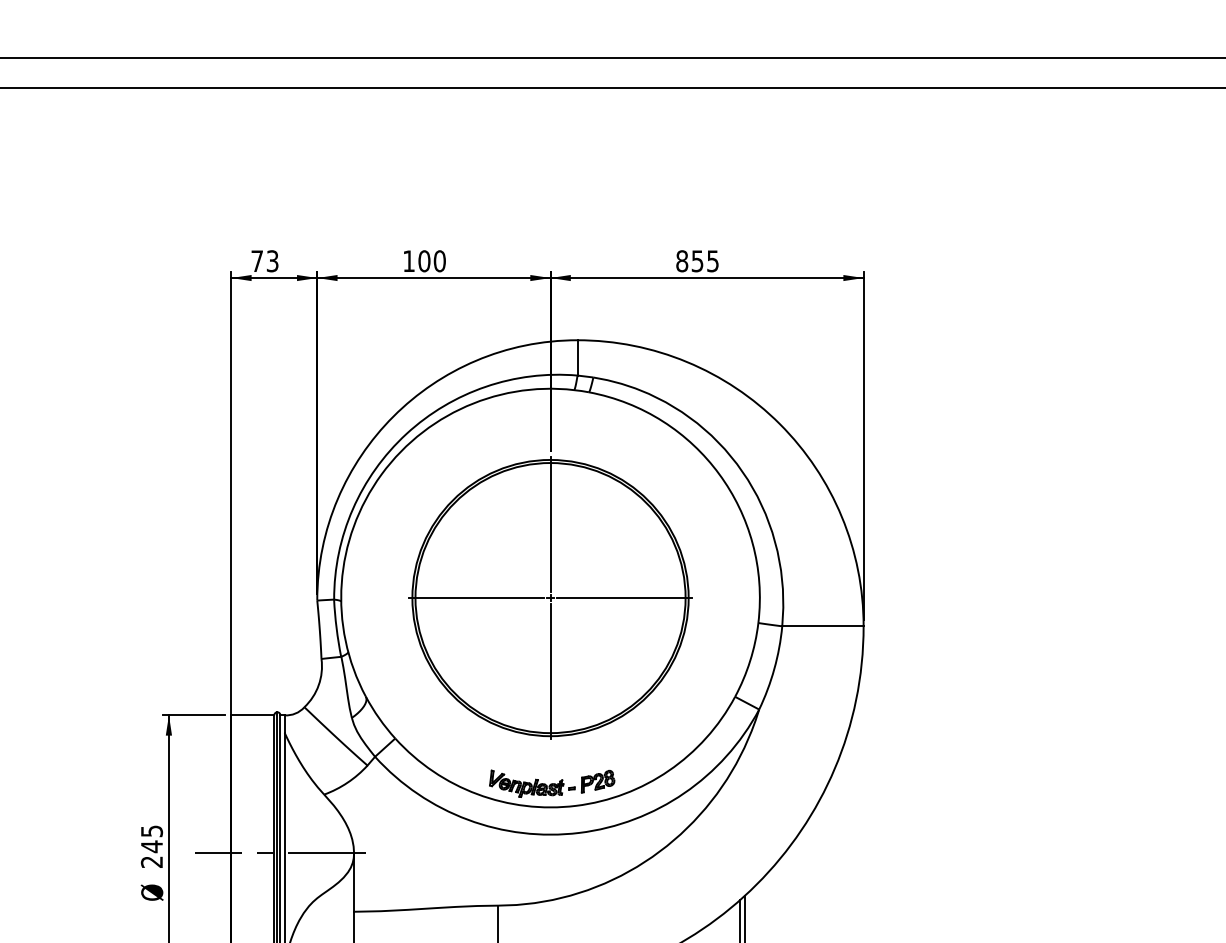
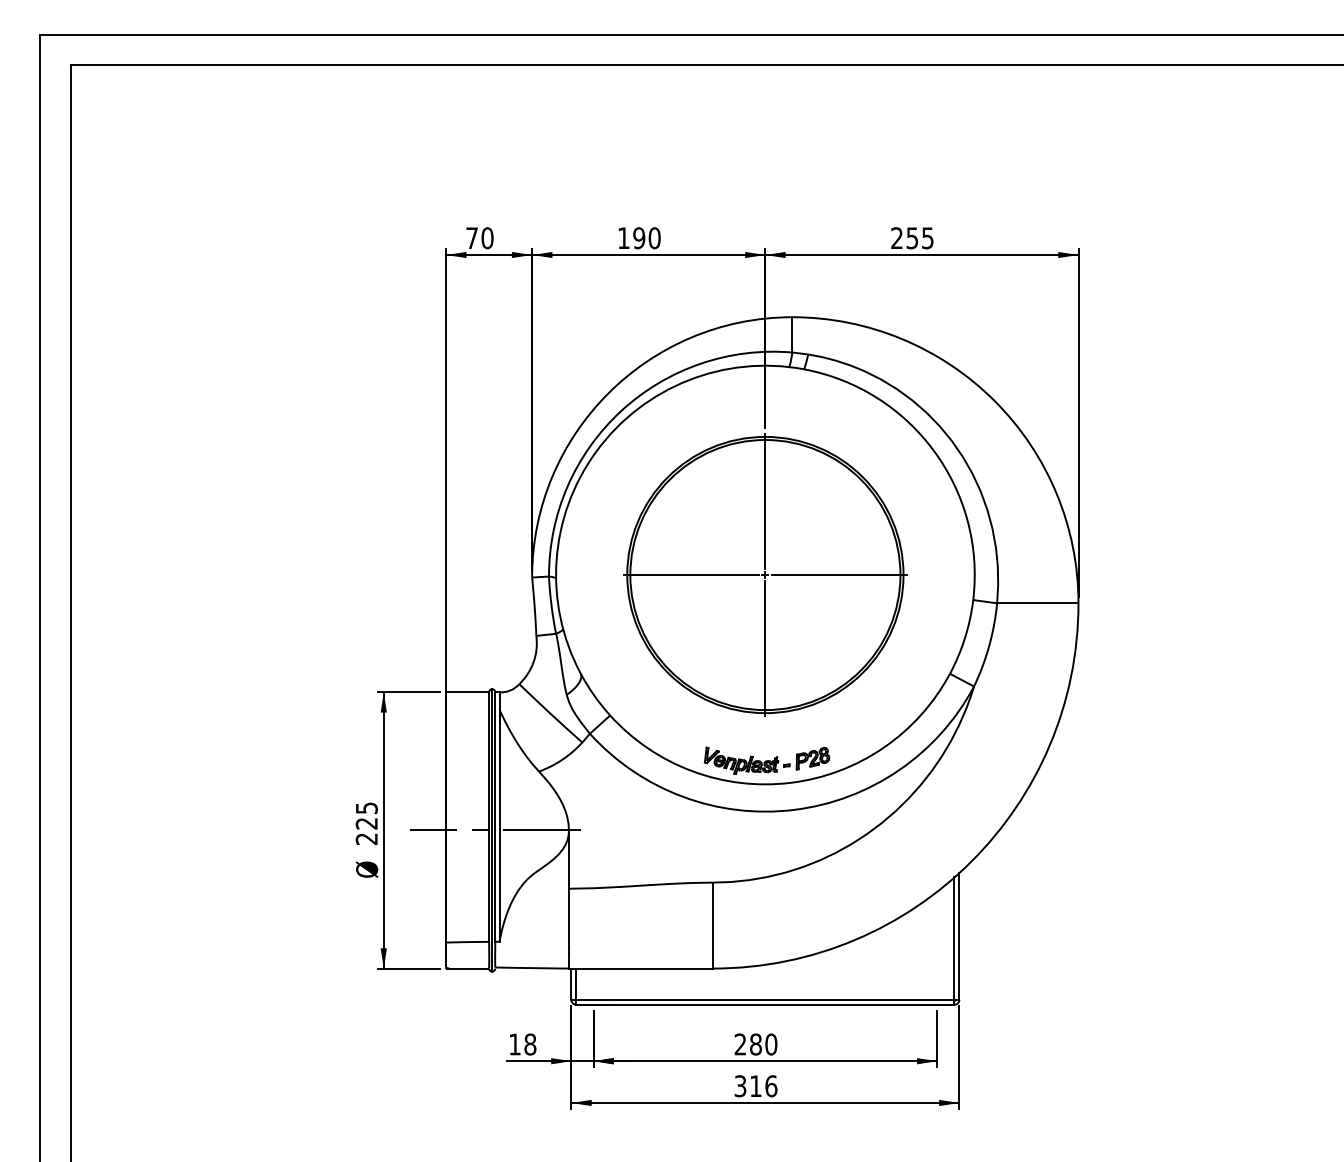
text: (272, 261) -> (487, 238), 73 -> 70
text: (424, 261) -> (639, 238), 100 -> 190
text: (682, 261) -> (897, 238), 855 -> 255
text: (151, 846) -> (366, 823), 245 -> 225

